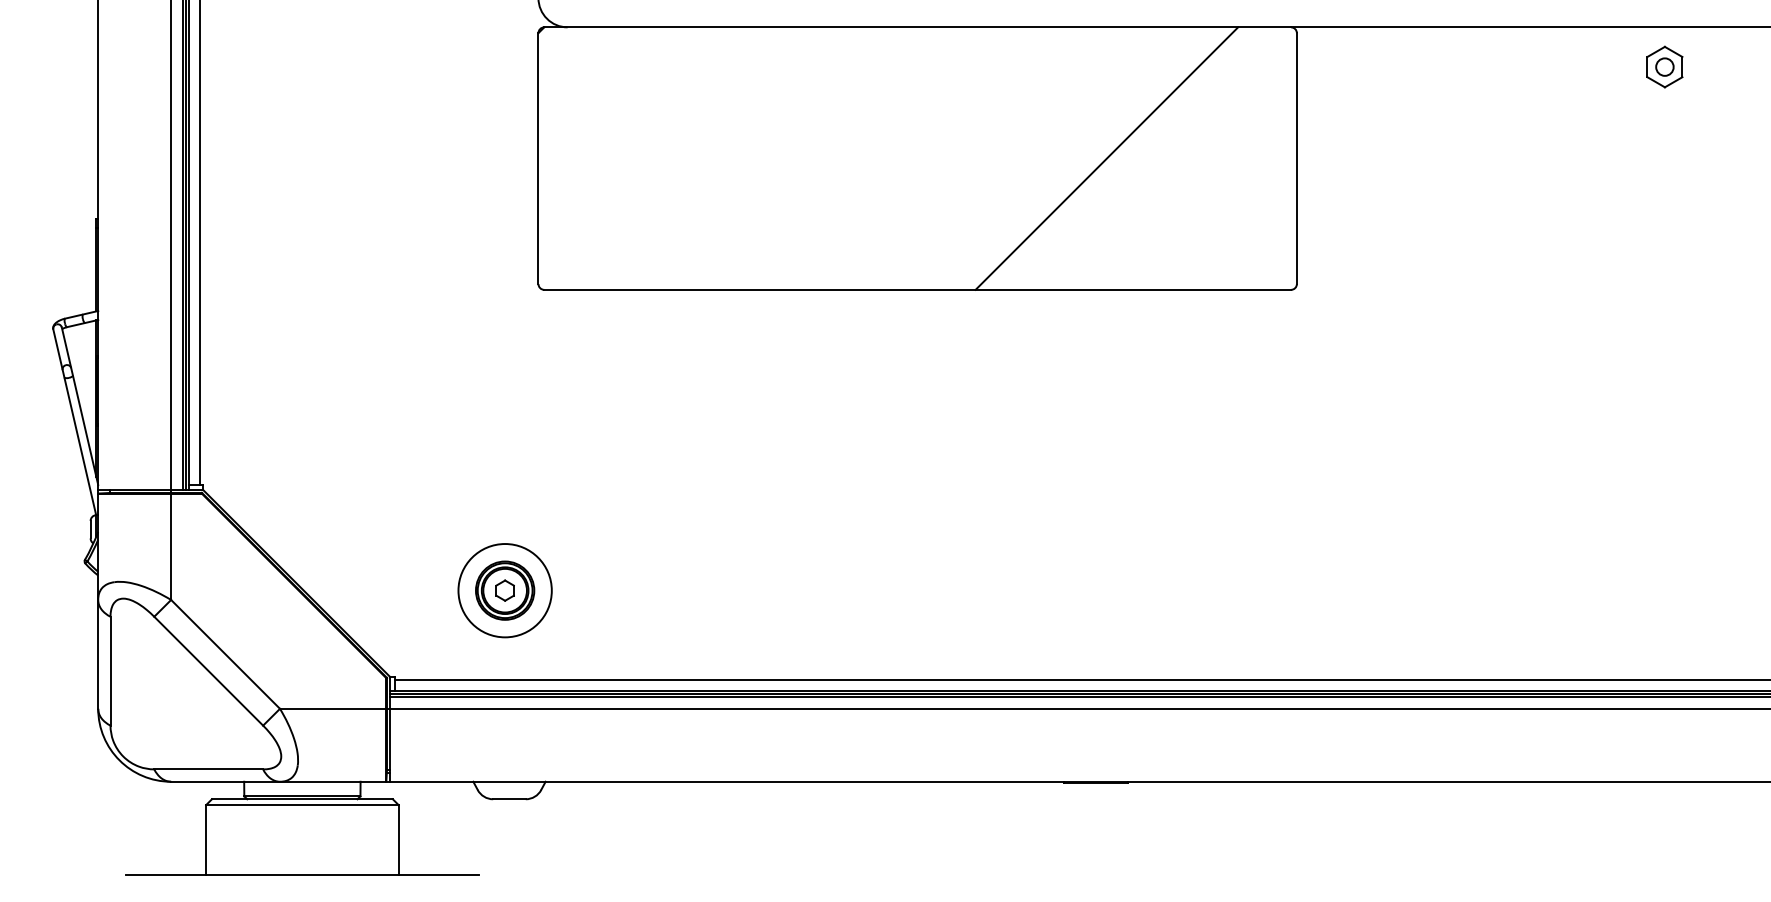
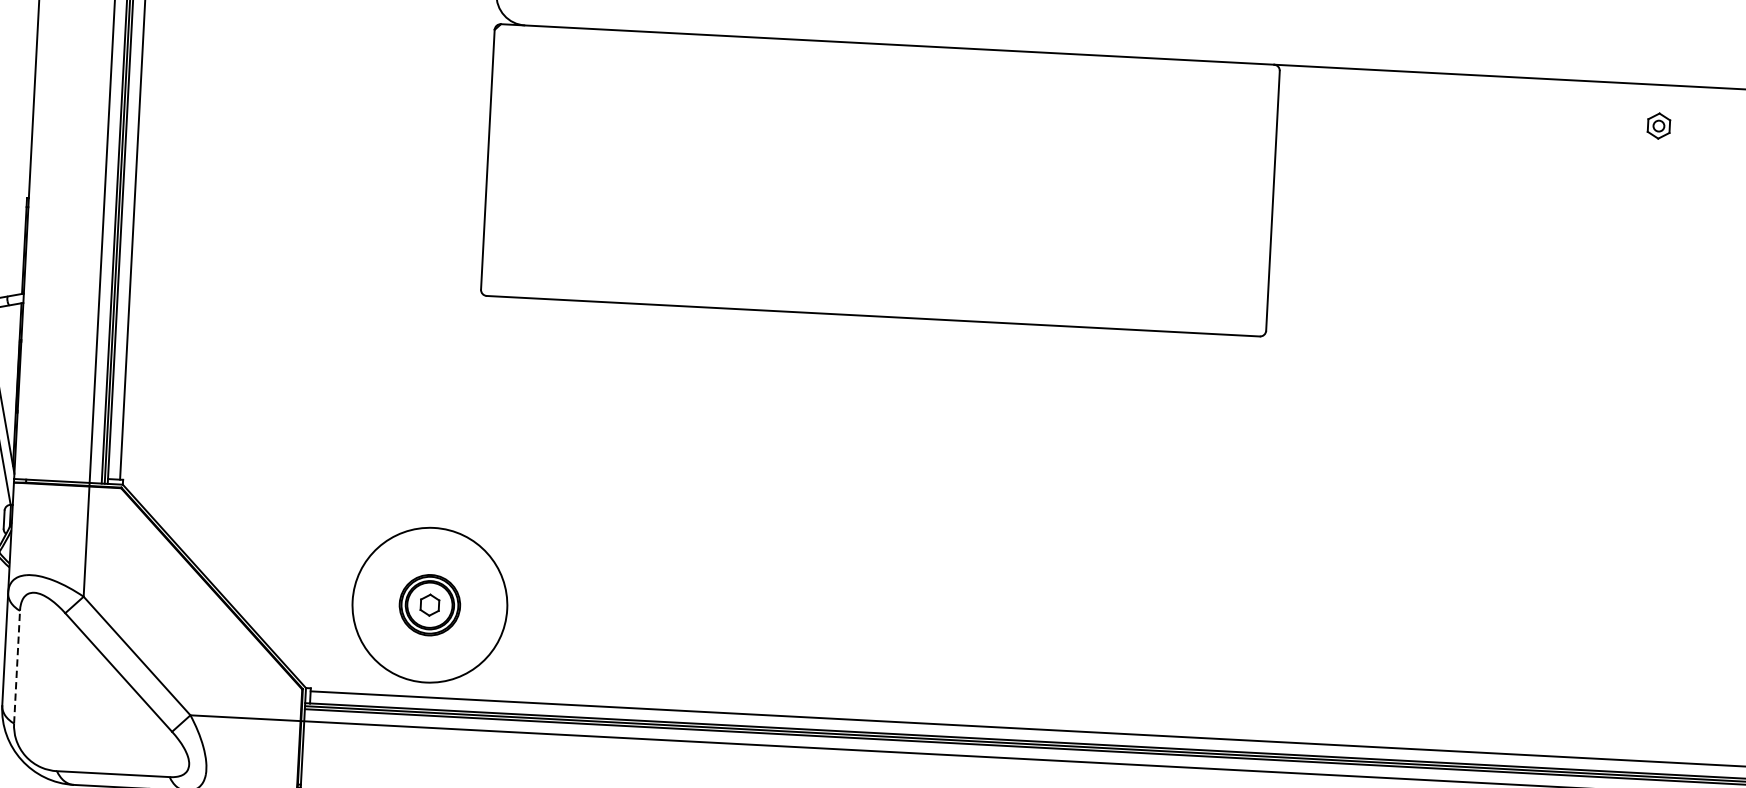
part: (1664, 66) -> (1658, 125), size x0.6
line: (1106, 158) -> (1075, 190), removed
circle: (504, 590) -> (429, 605), size x1.6
line: (110, 670) -> (17, 666), solid -> dashed

